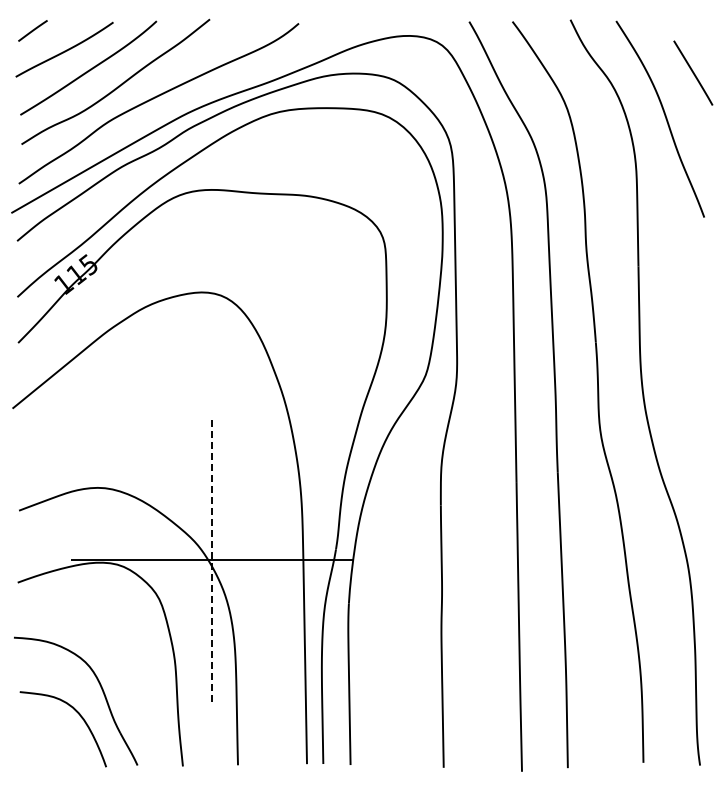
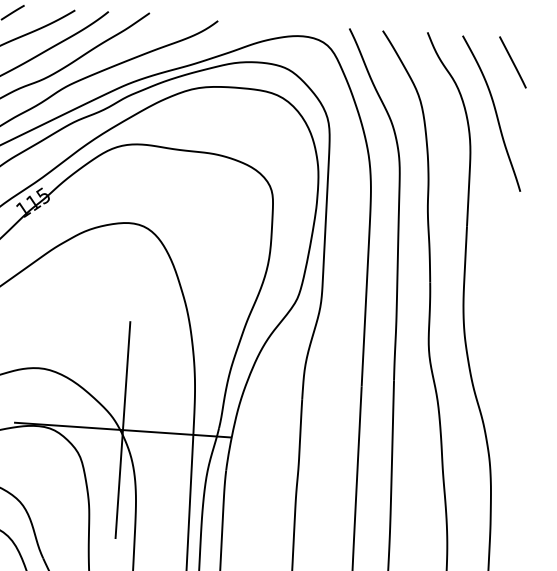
line: (693, 72) -> (513, 61), moved
line: (212, 560) -> (123, 430), dashed -> solid

